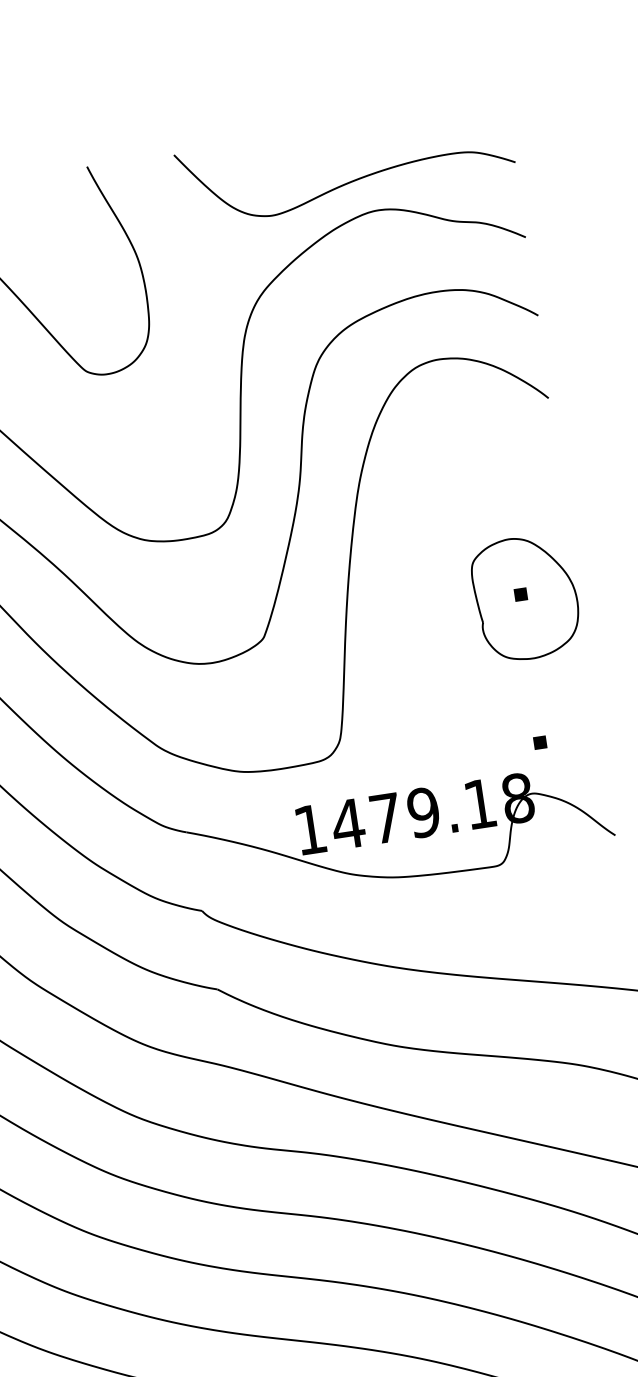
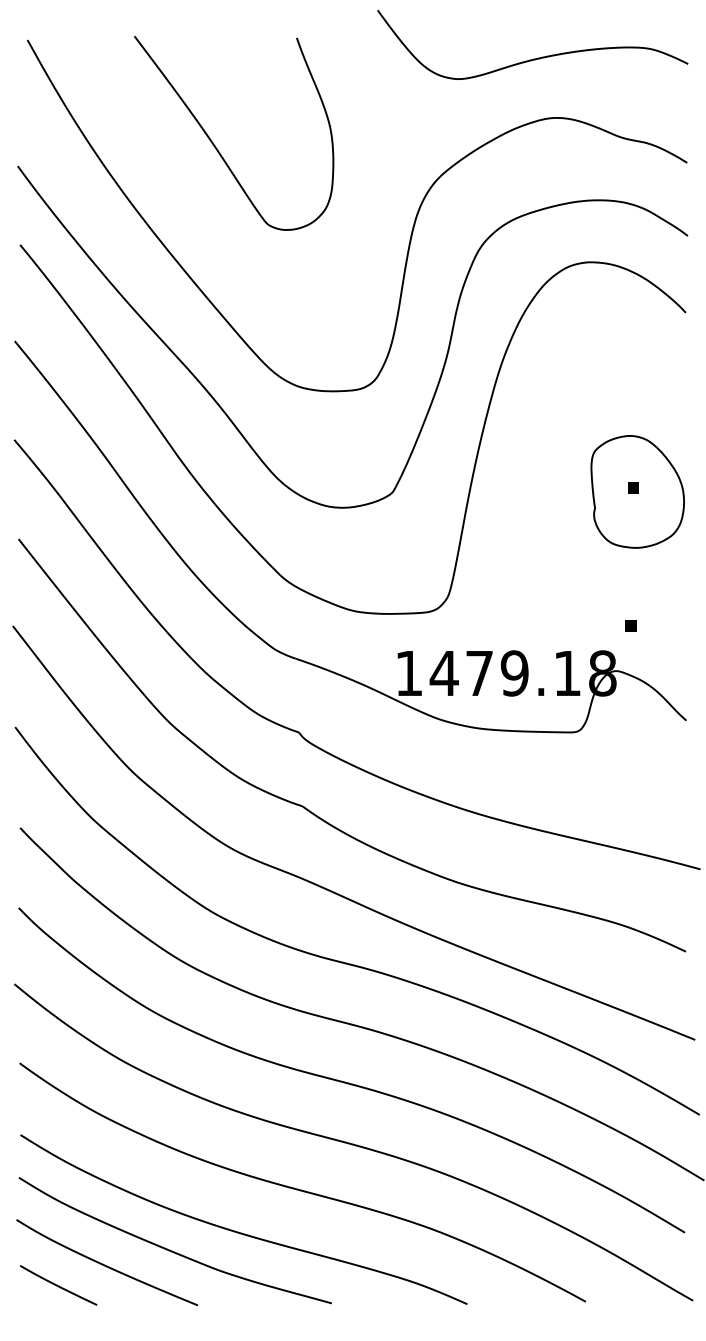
curve: (352, 179) -> (537, 57), moved

